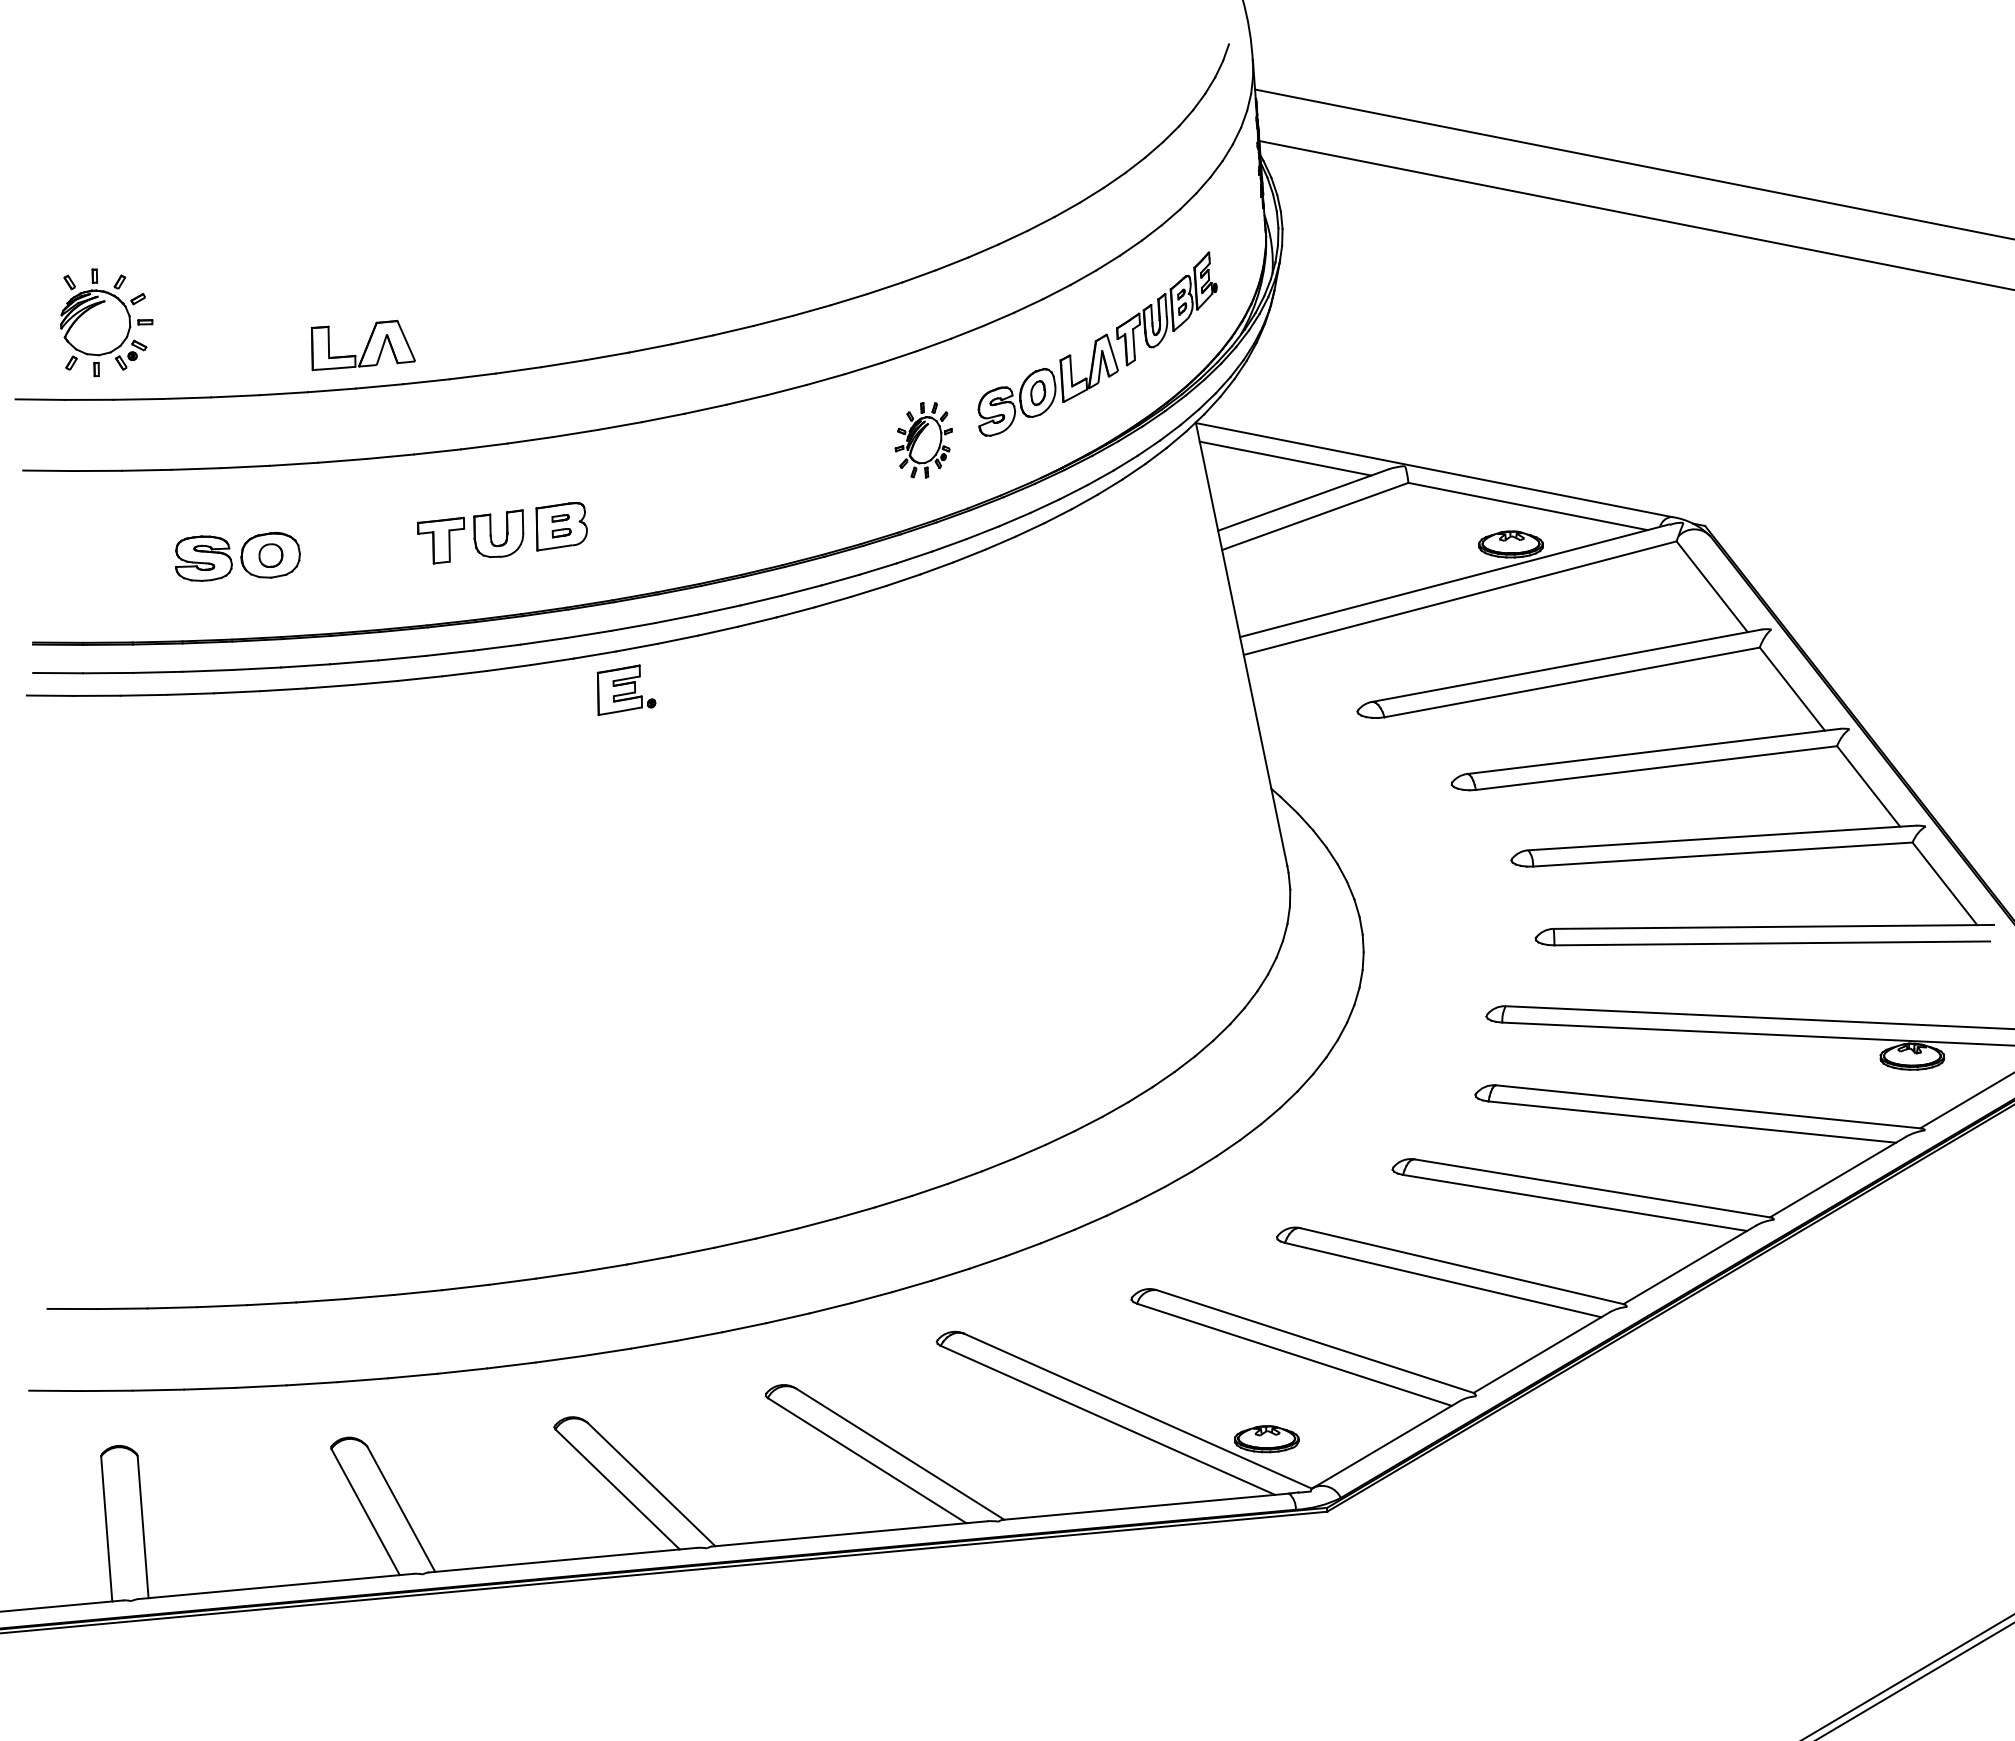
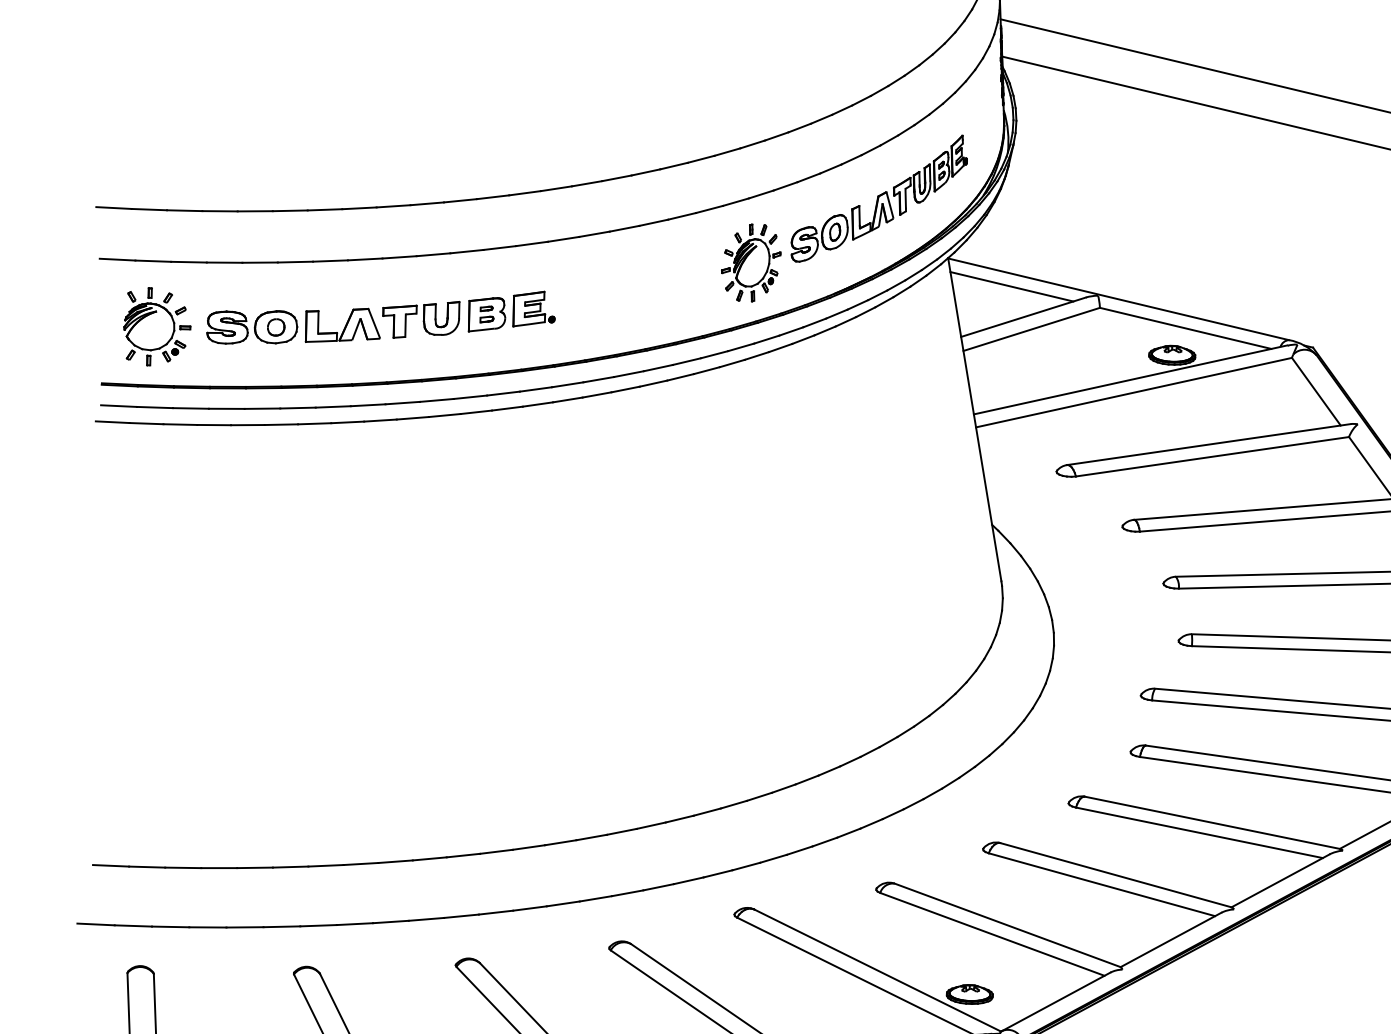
part: (106, 322) -> (157, 326), moved
part: (362, 345) -> (342, 325), moved
part: (923, 440) -> (750, 263), size x1.43
part: (626, 690) -> (534, 309), moved

